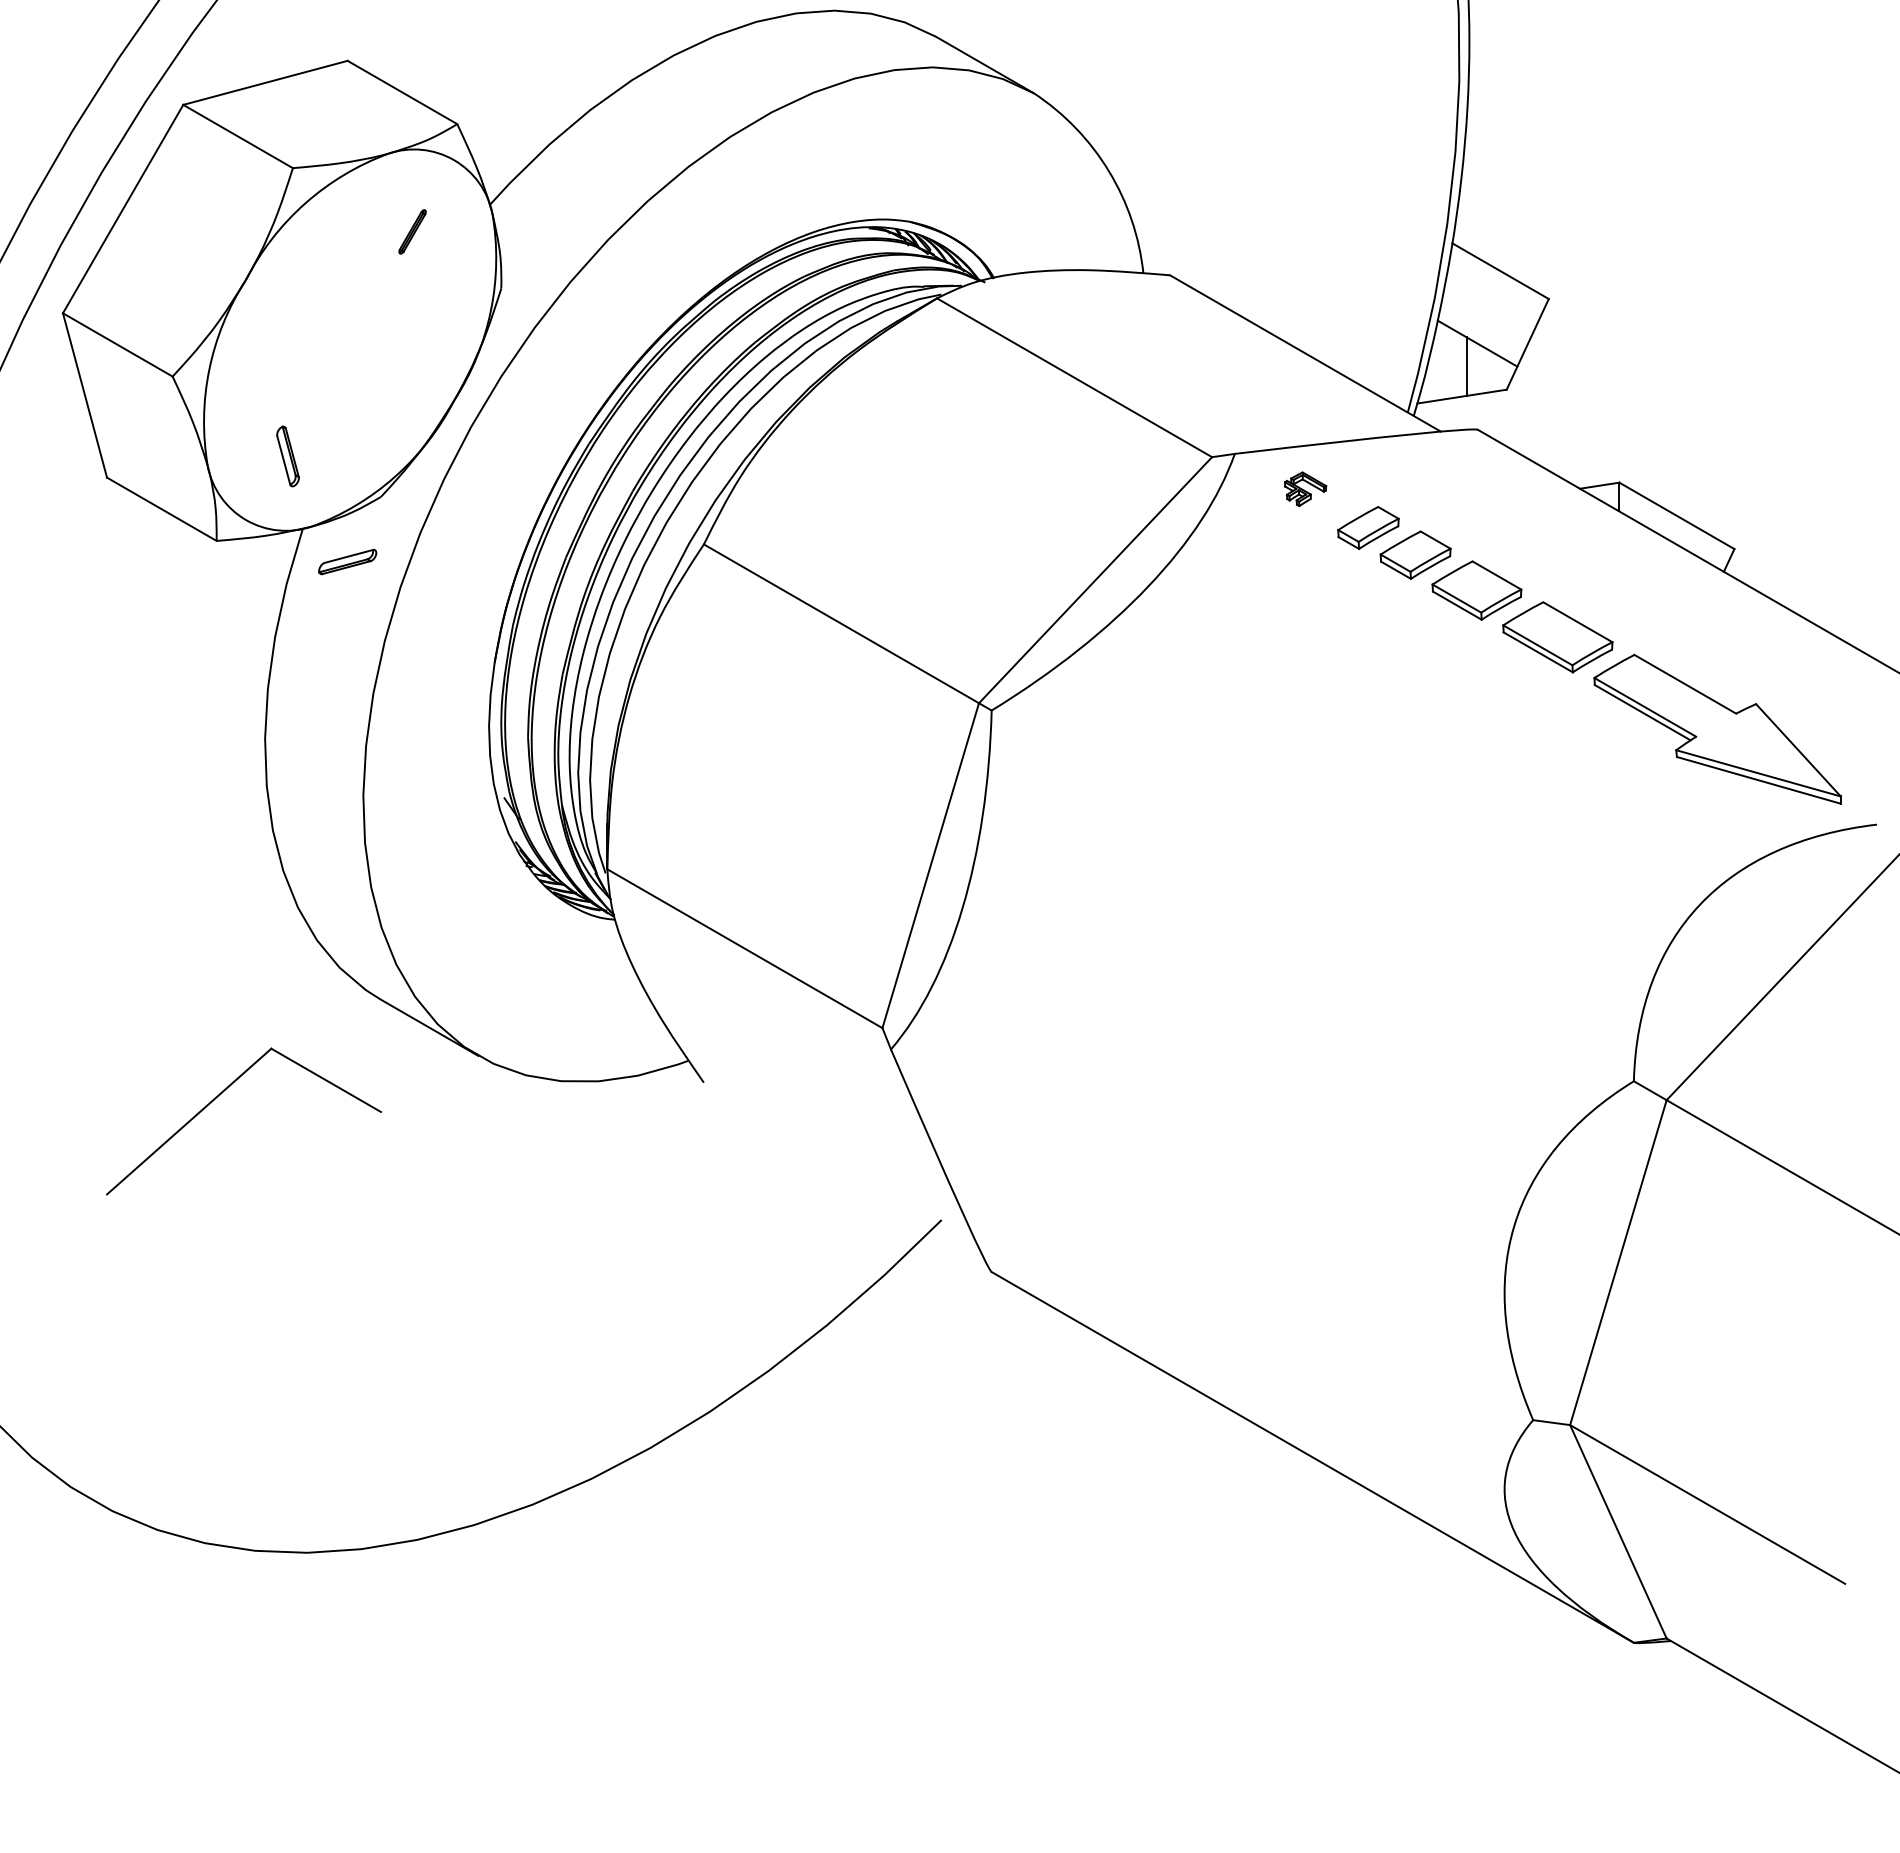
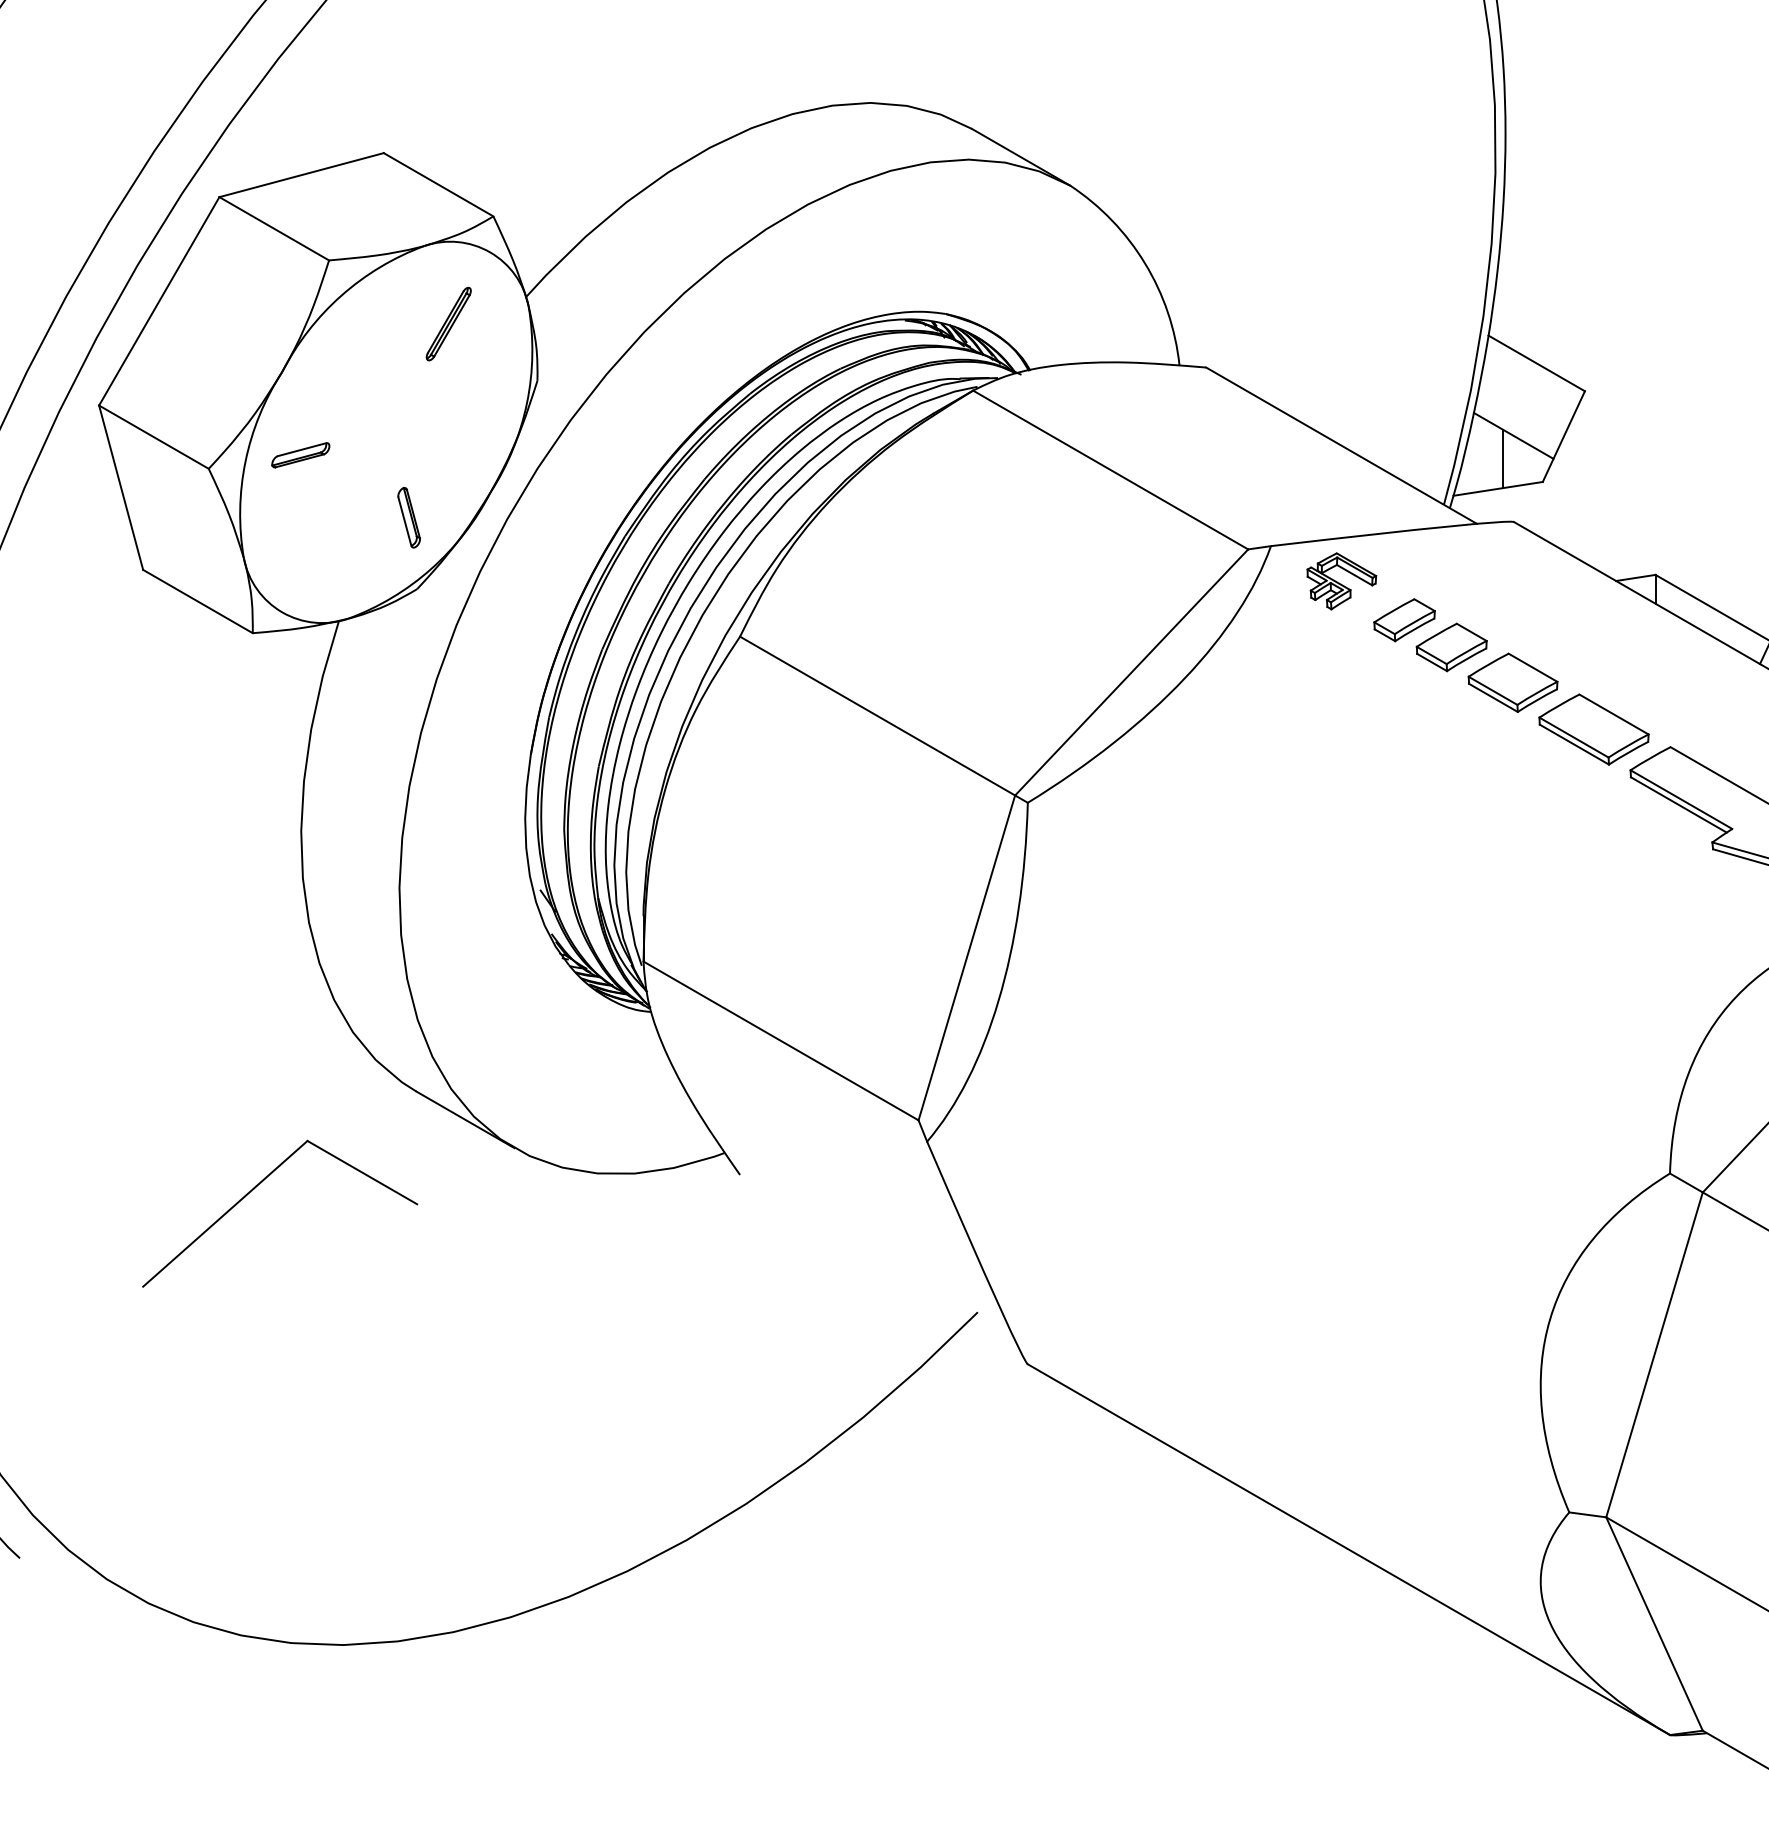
part: (412, 231) -> (448, 323), size x1.67
part: (287, 456) -> (408, 517), moved
part: (1305, 489) -> (1341, 581), size x1.67
part: (347, 562) -> (300, 455), moved

